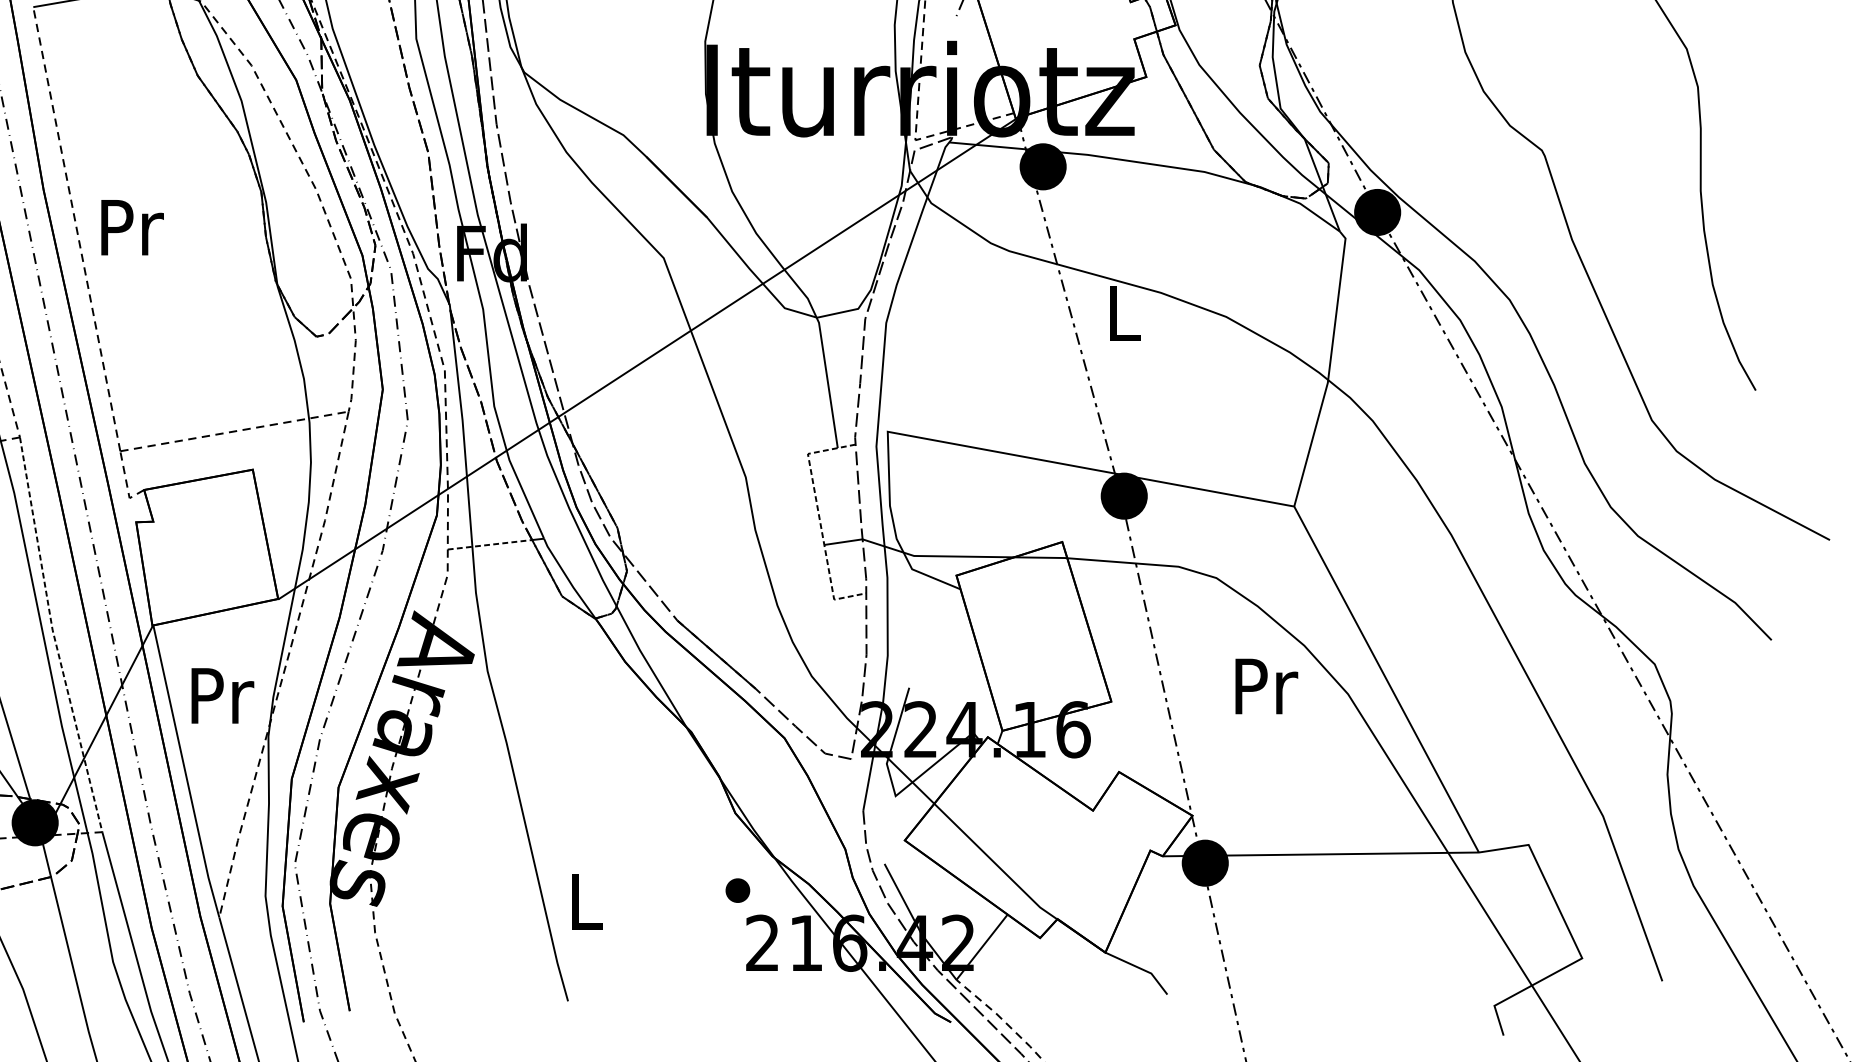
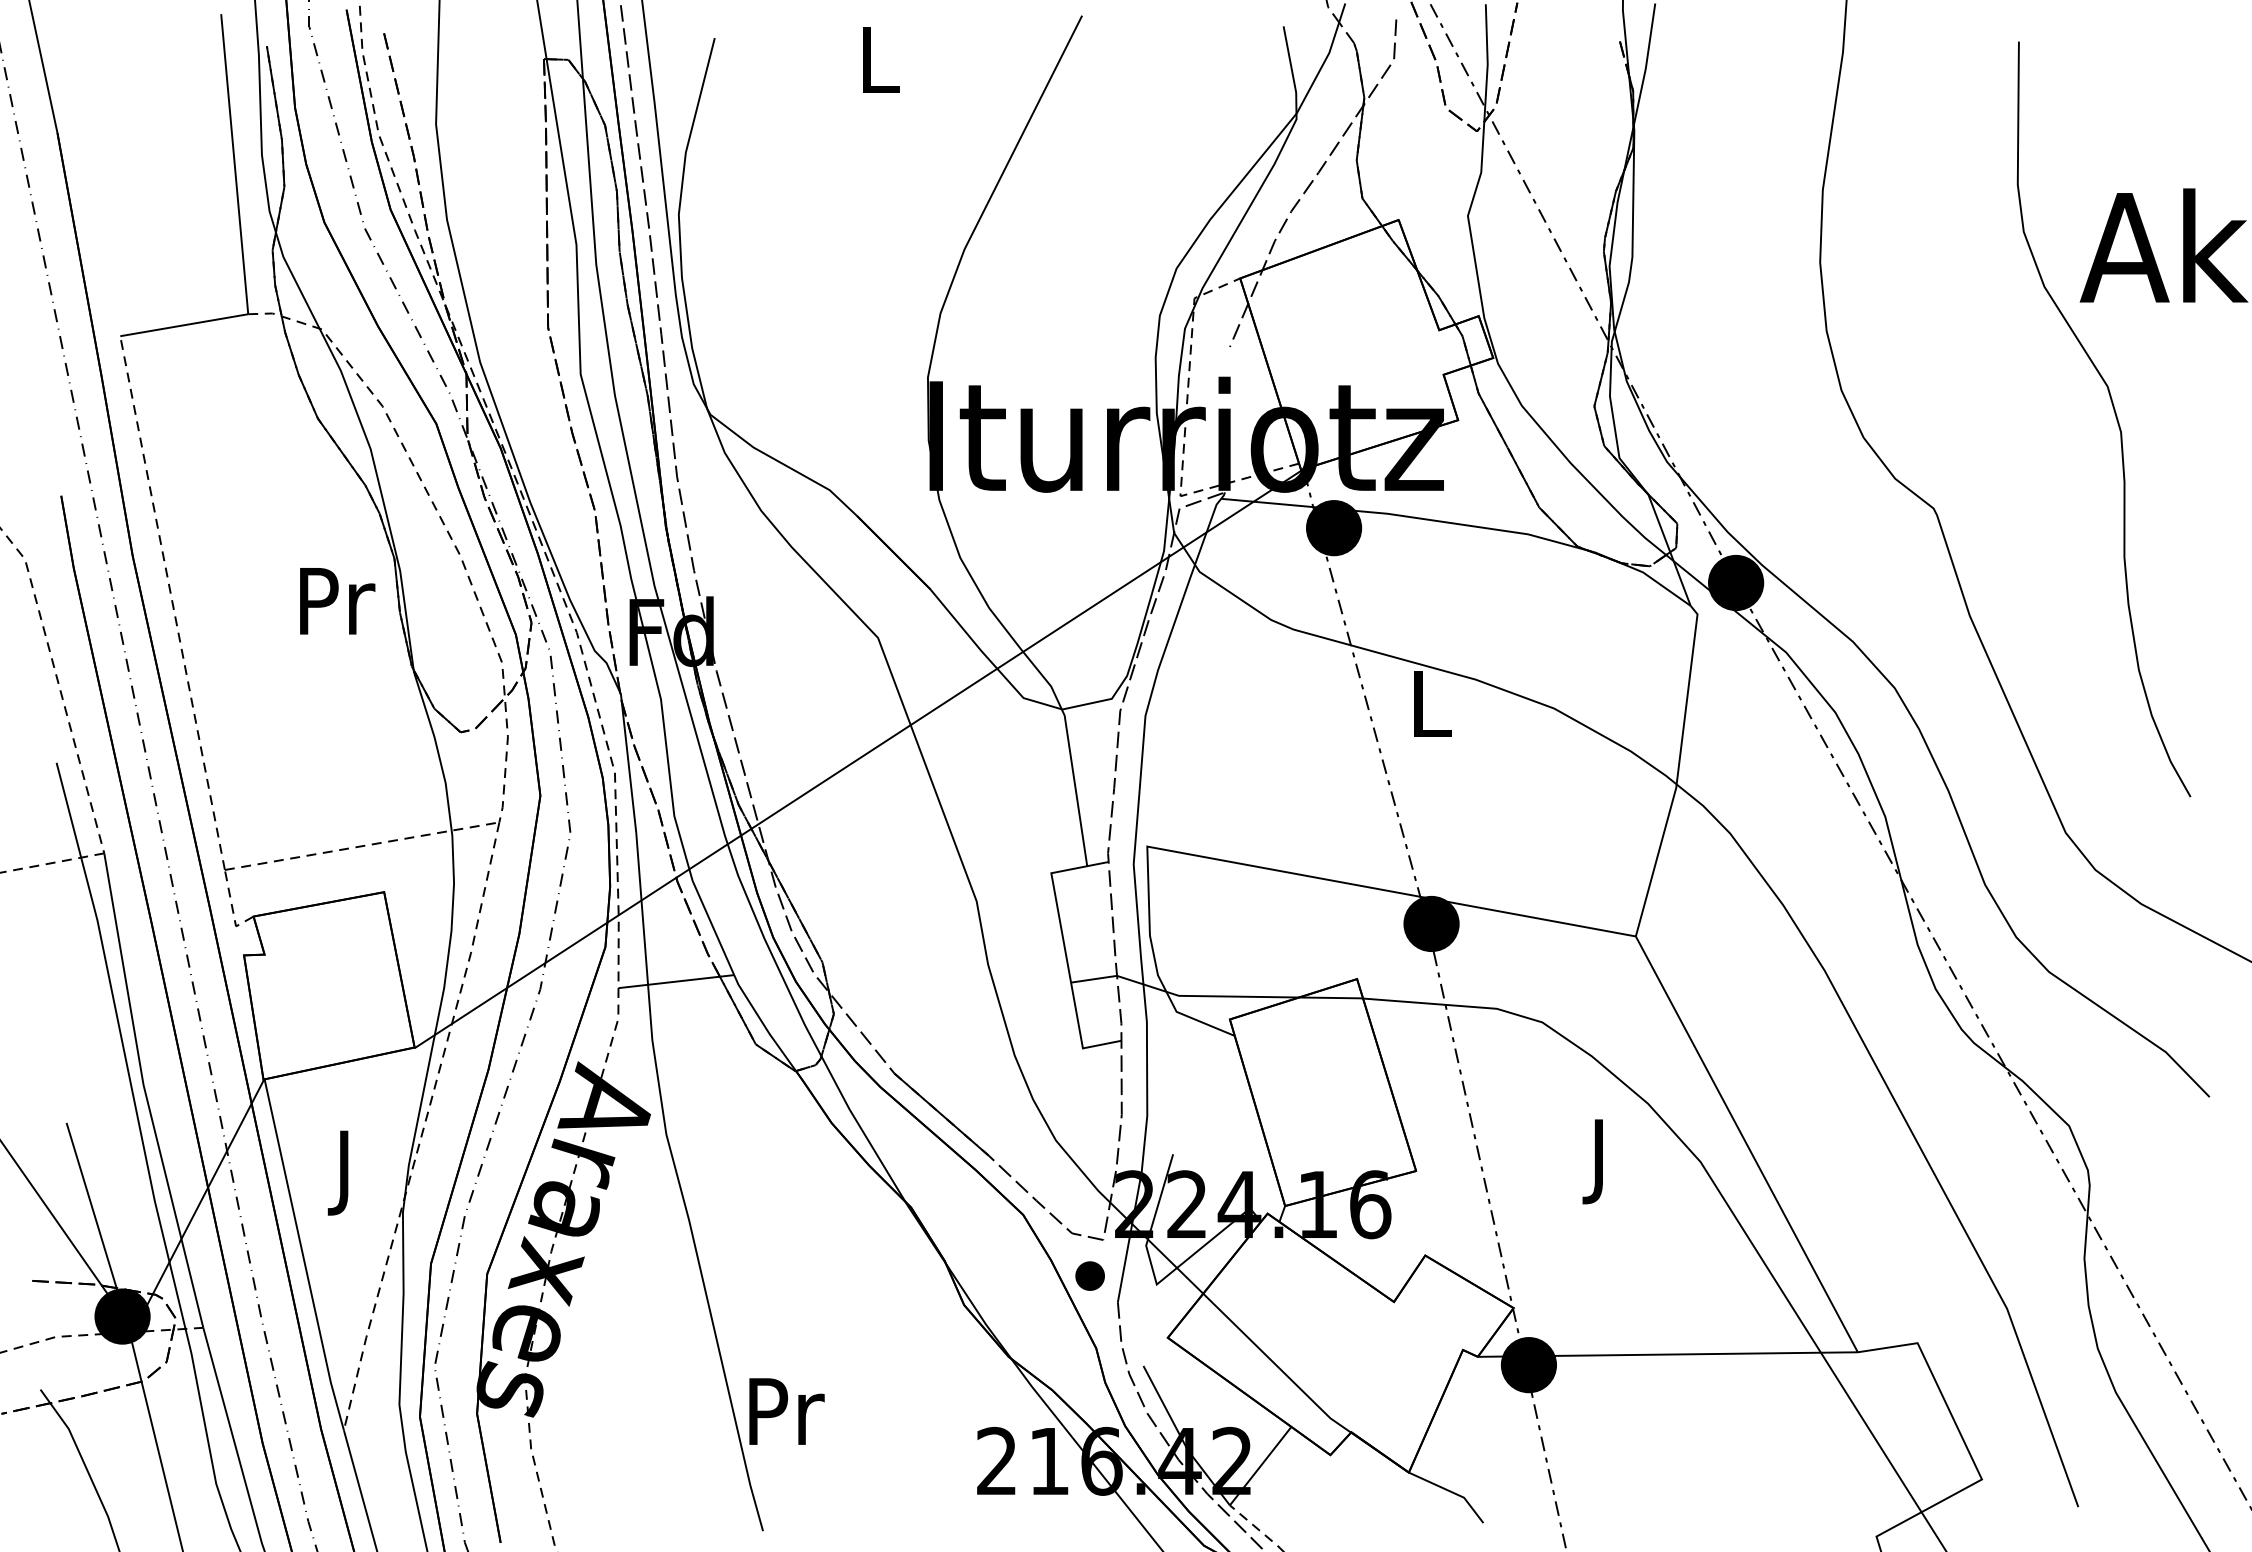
text: (132, 227) -> (337, 601), moved
line: (819, 519) -> (1065, 951), dashed -> solid
line: (490, 544) -> (669, 982), dashed -> solid
line: (54, 636) -> (145, 1092), dashed -> solid
text: (1266, 693) -> (1602, 1161), Pr -> J
text: (222, 702) -> (347, 1172), Pr -> J
part: (737, 890) -> (1089, 1275), moved
text: (587, 901) -> (786, 1411), L -> Pr

